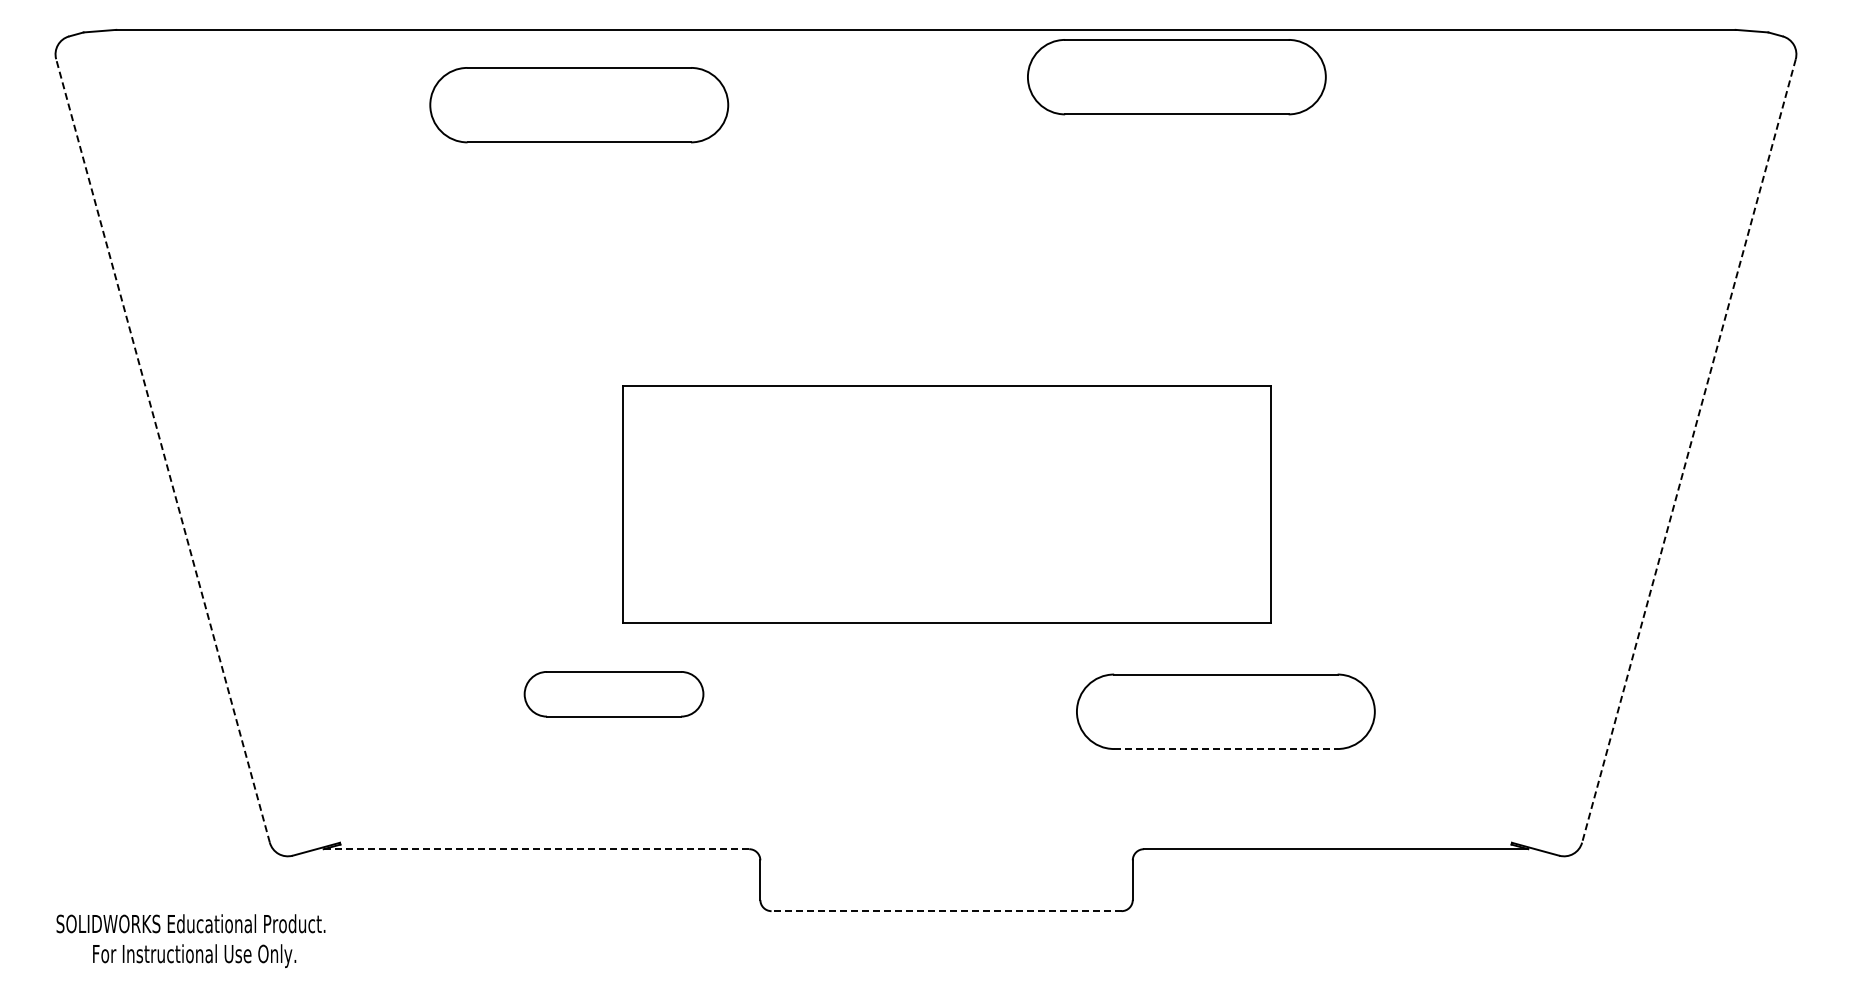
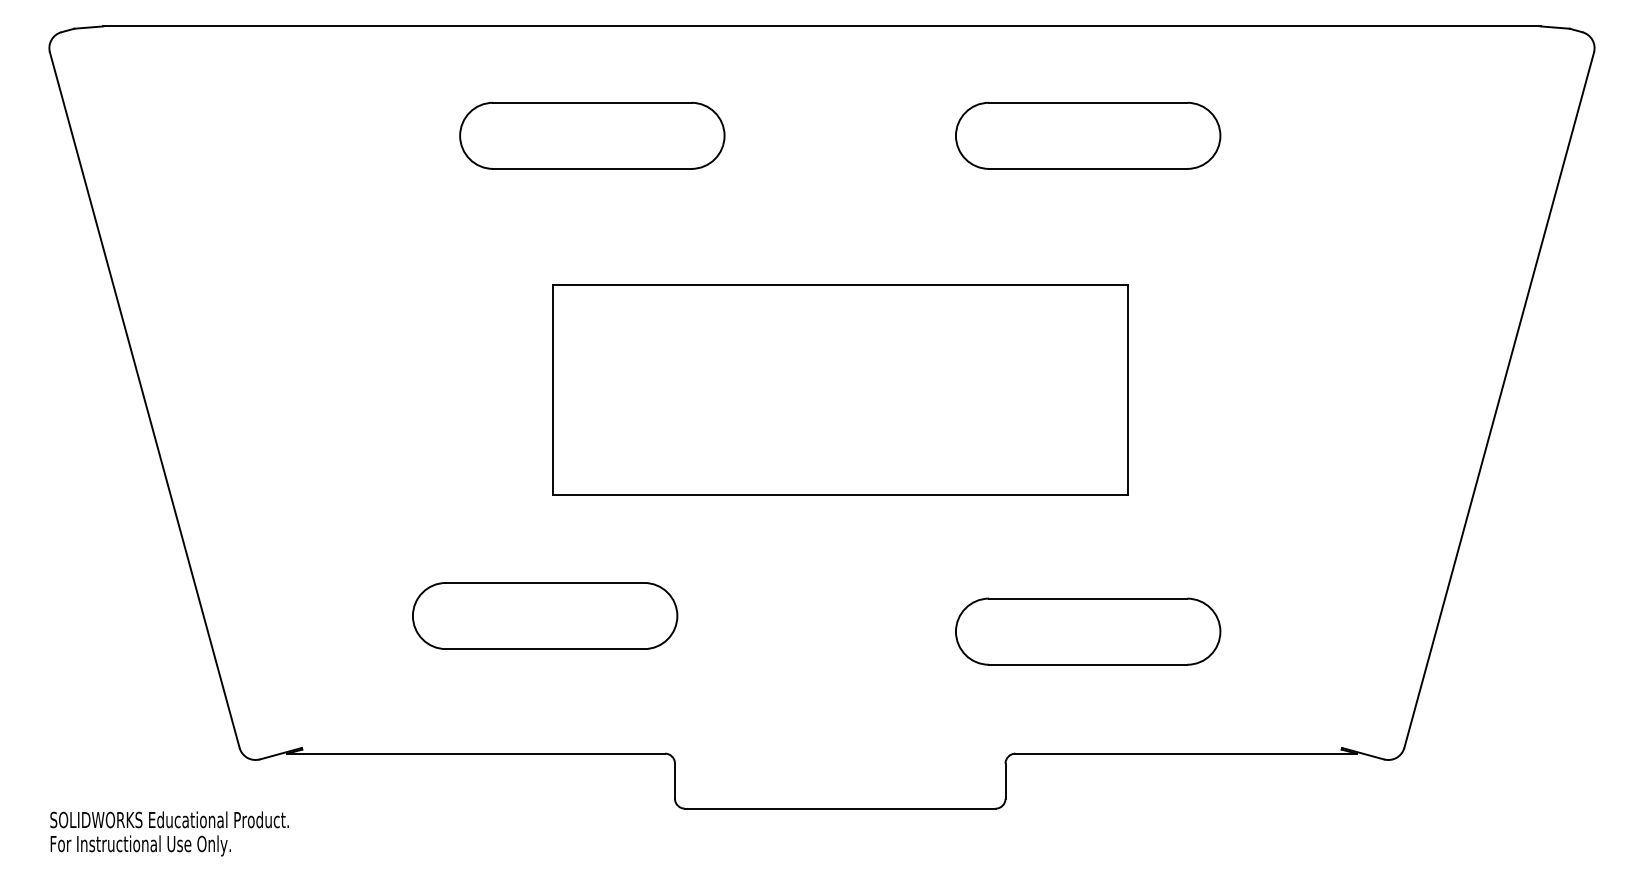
part: (1176, 77) -> (1087, 136), moved
part: (579, 105) -> (592, 136), moved
line: (163, 450) -> (145, 399), dashed -> solid
line: (1688, 450) -> (1498, 399), dashed -> solid
part: (946, 504) -> (840, 390), moved
part: (613, 694) -> (544, 616), size x1.67
line: (1225, 749) -> (1087, 665), dashed -> solid
line: (536, 849) -> (476, 753), dashed -> solid
line: (946, 911) -> (840, 808), dashed -> solid
text: (194, 955) -> (140, 845), moved

